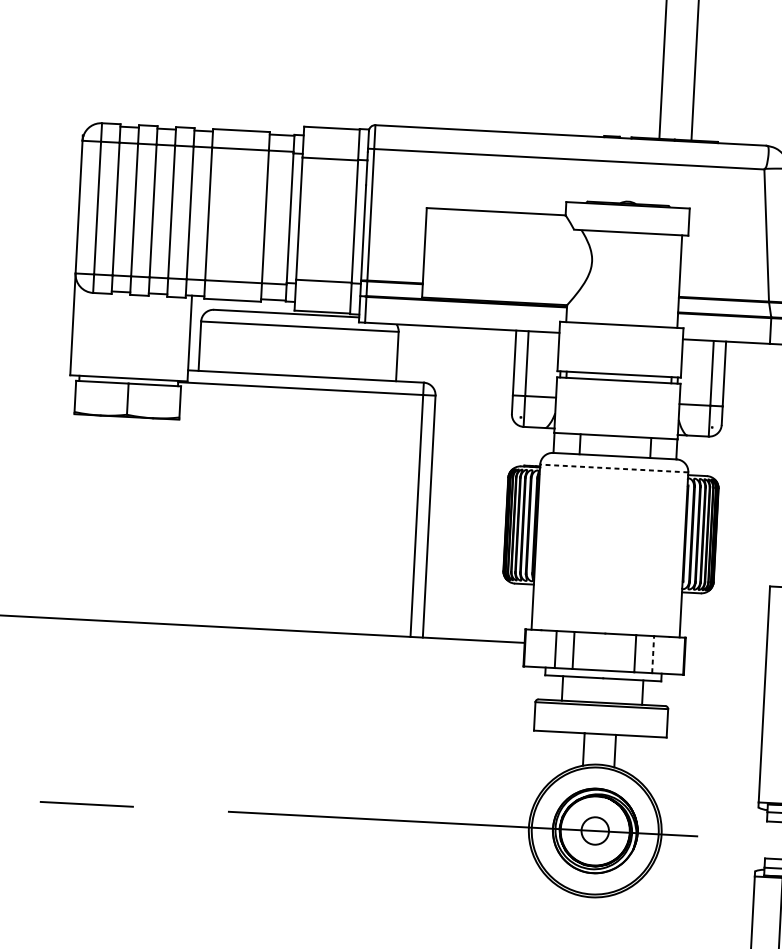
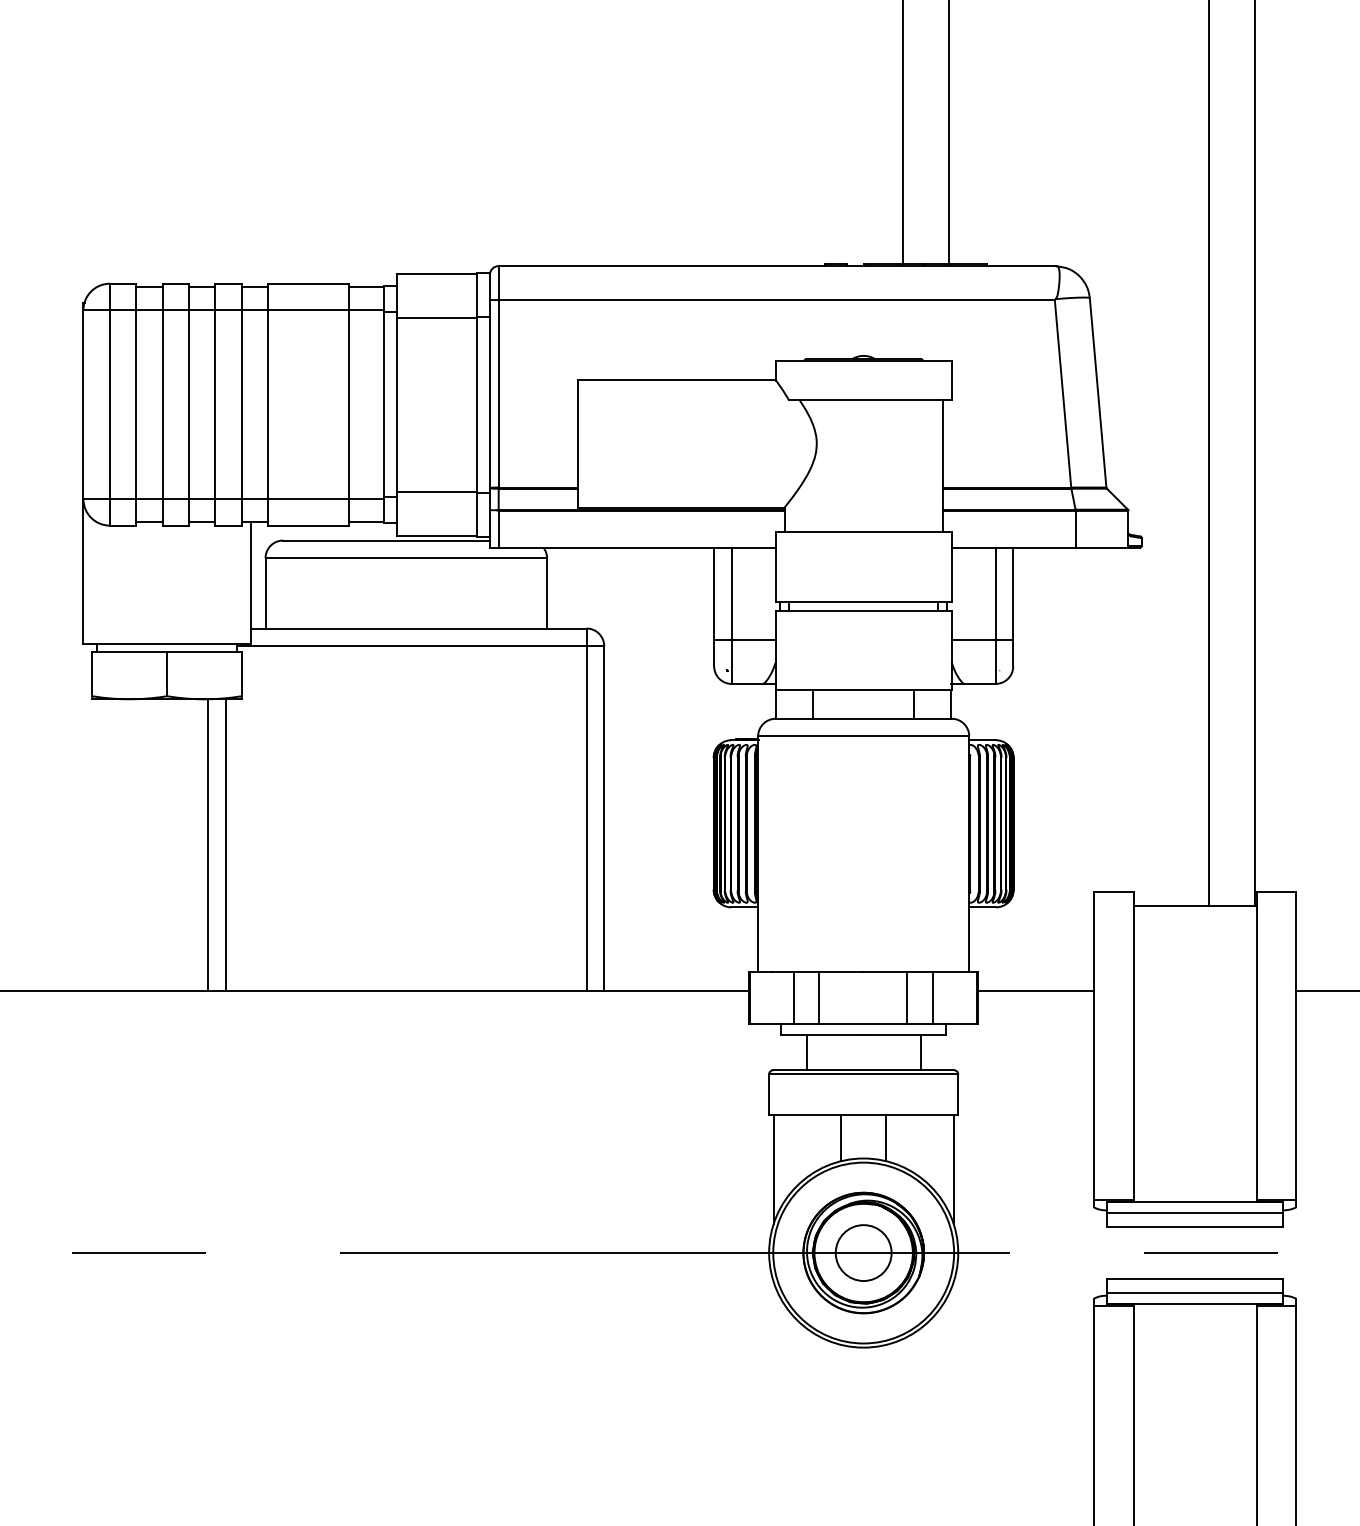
line: (614, 468) -> (863, 736), dashed -> solid
line: (150, 520) -> (208, 844), added
line: (162, 520) -> (225, 844), added
line: (725, 653) -> (1035, 990), added
line: (652, 654) -> (932, 997), dashed -> solid
line: (535, 768) -> (773, 1168), added
line: (661, 774) -> (953, 1168), added
circle: (595, 830) -> (863, 1252), size x1.43

